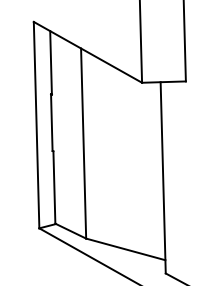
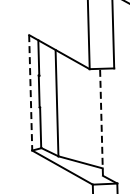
line: (36, 124) -> (30, 92), solid -> dashed
line: (163, 178) -> (101, 122), solid -> dashed

